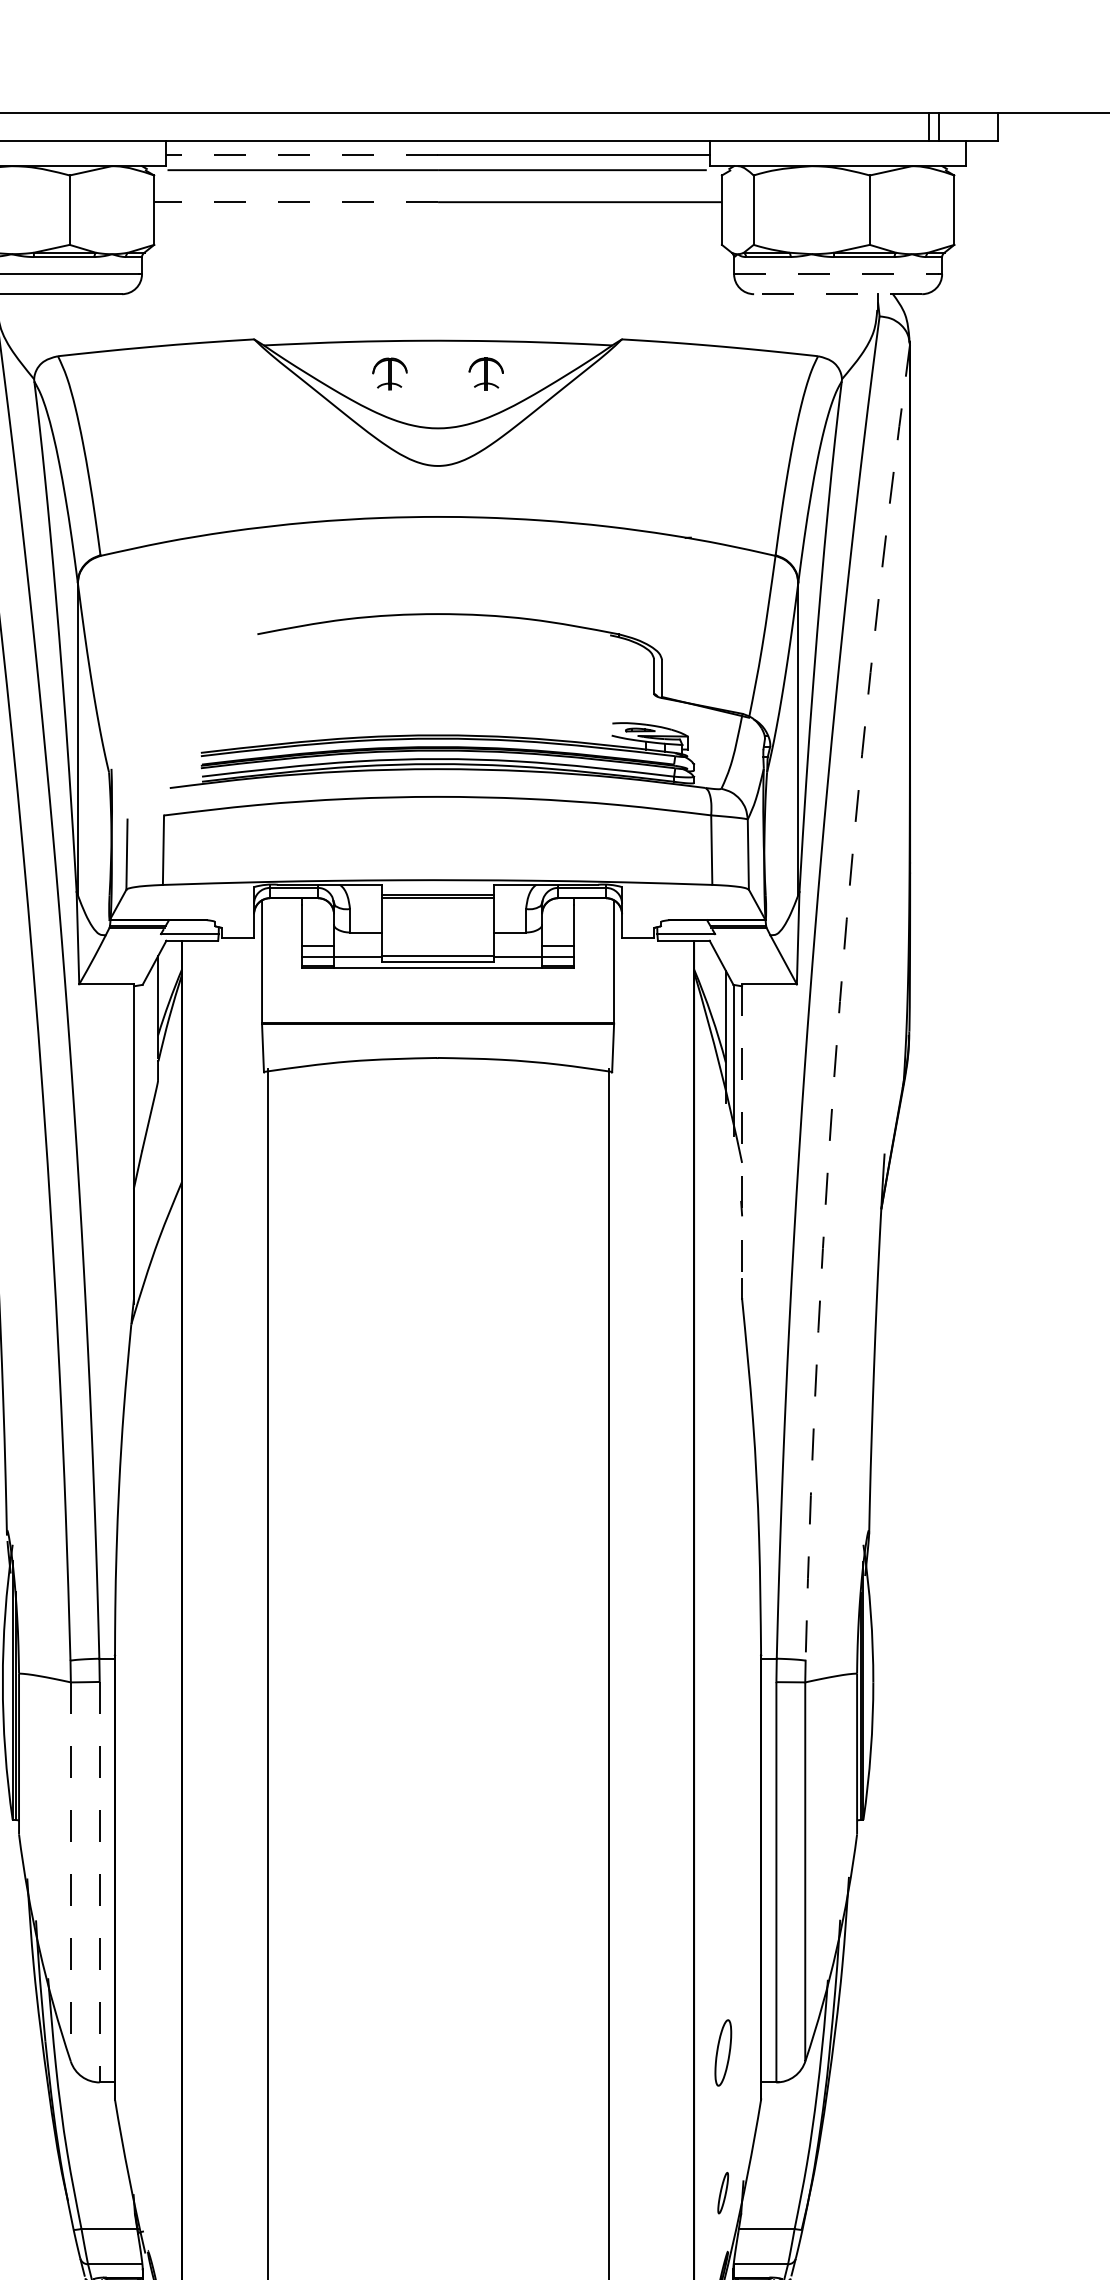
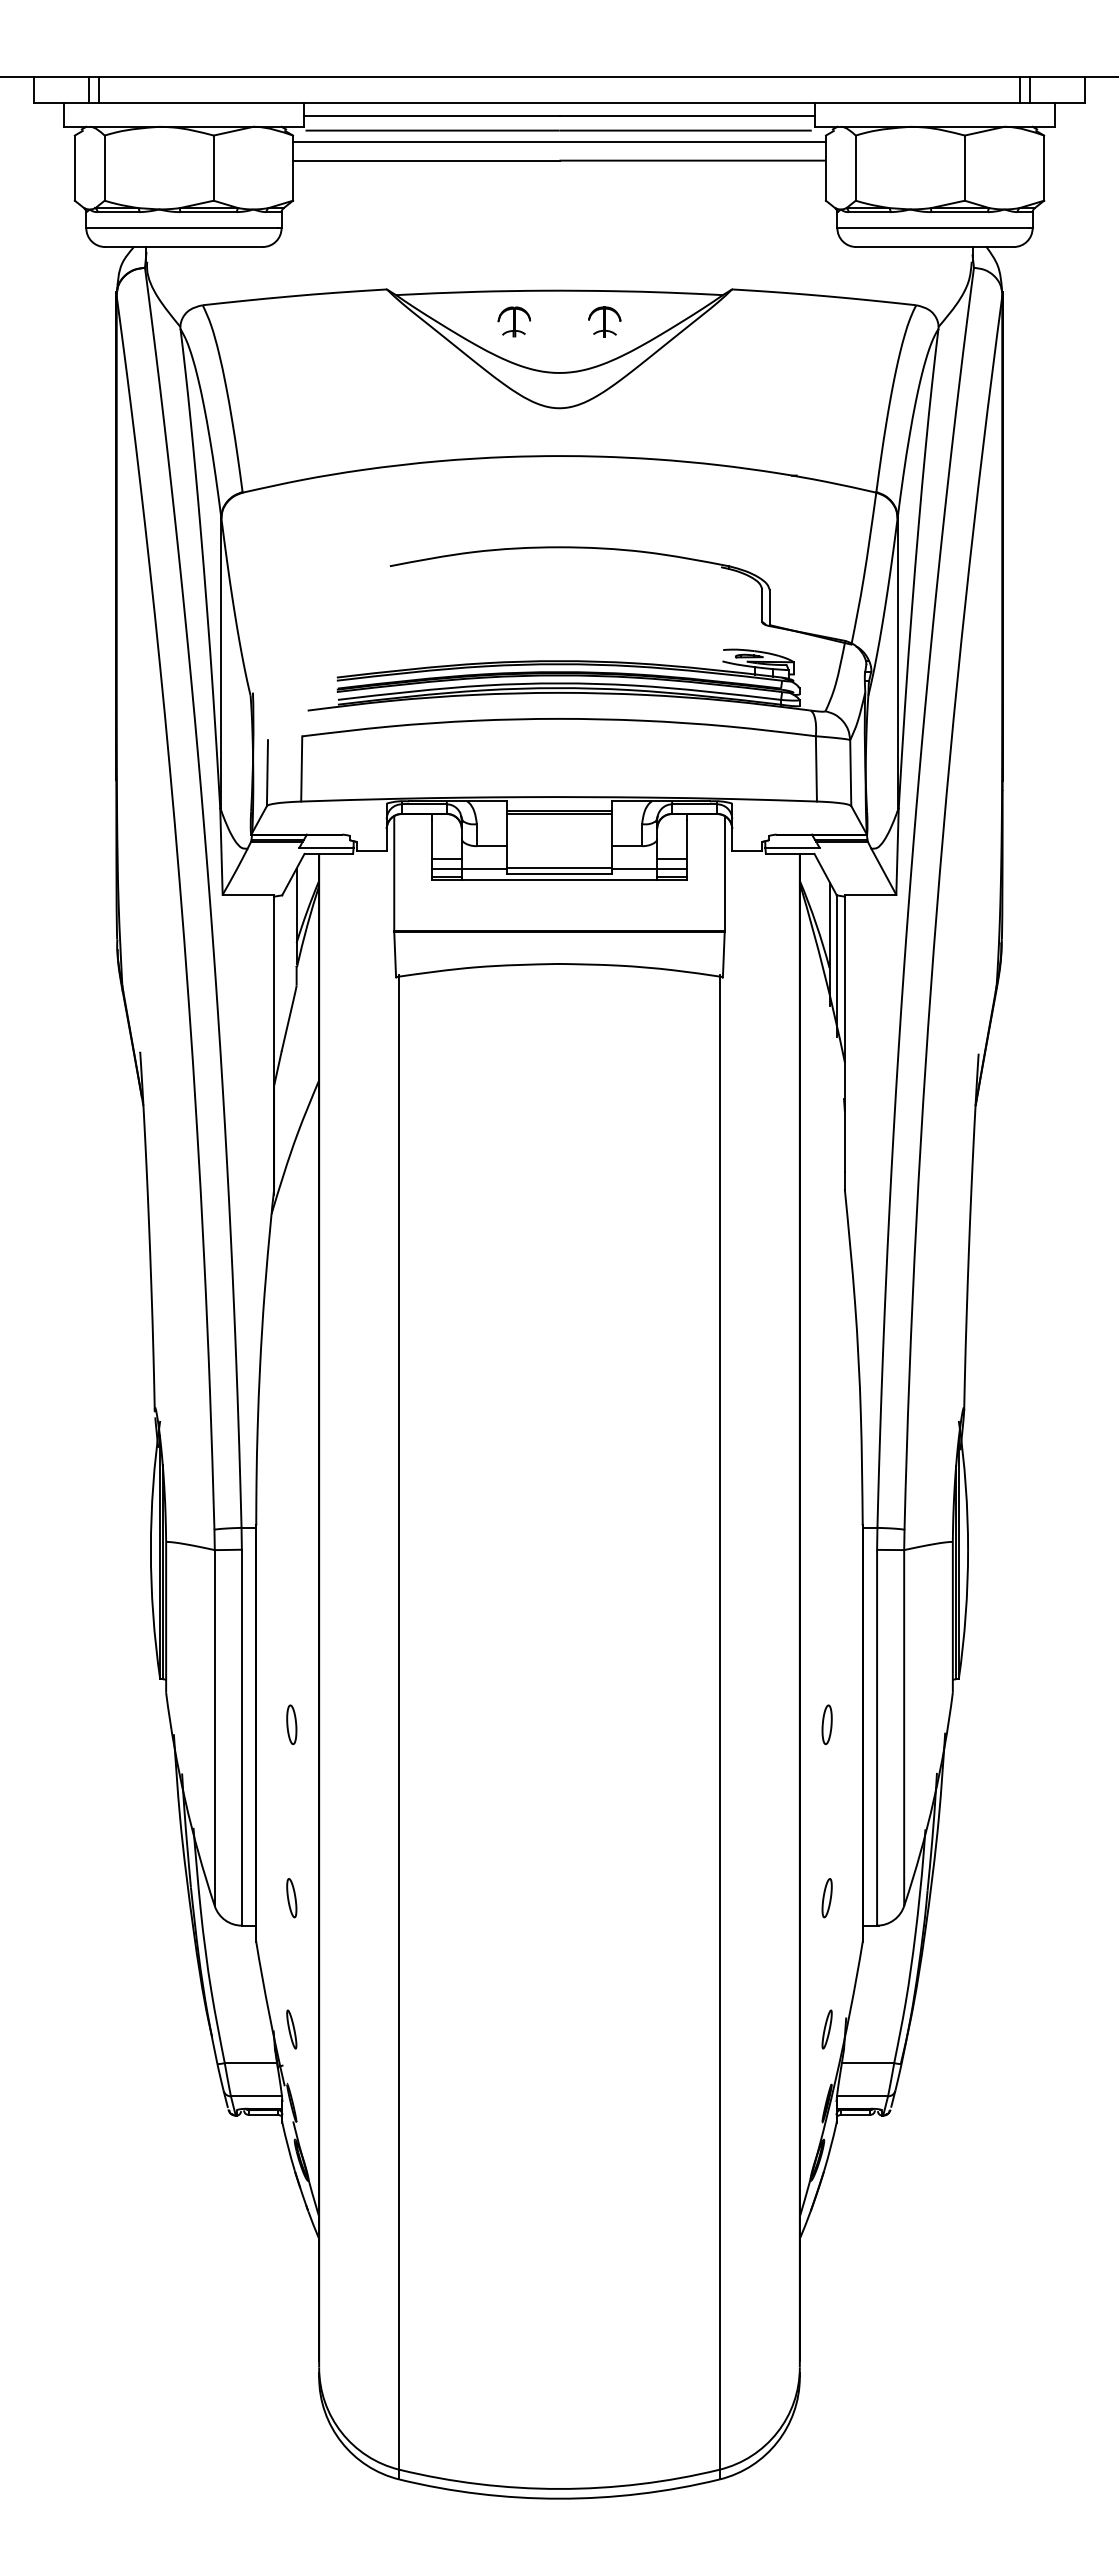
line: (301, 155) -> (431, 116), dashed -> solid
line: (438, 181) -> (559, 141), added
line: (295, 202) -> (425, 160), dashed -> solid
line: (836, 274) -> (933, 228), dashed -> solid
line: (838, 294) -> (935, 247), dashed -> solid
arc: (839, 1001) -> (936, 910), dashed -> solid
line: (741, 1132) -> (844, 1033), dashed -> solid
part: (152, 1868) -> (291, 1724), added
part: (722, 1868) -> (826, 1724), added
line: (70, 1872) -> (214, 1728), dashed -> solid
line: (99, 1882) -> (241, 1737), dashed -> solid
part: (152, 2053) -> (291, 1898), added
part: (722, 2053) -> (826, 1898), size x0.62
part: (152, 2193) -> (291, 2029), added

